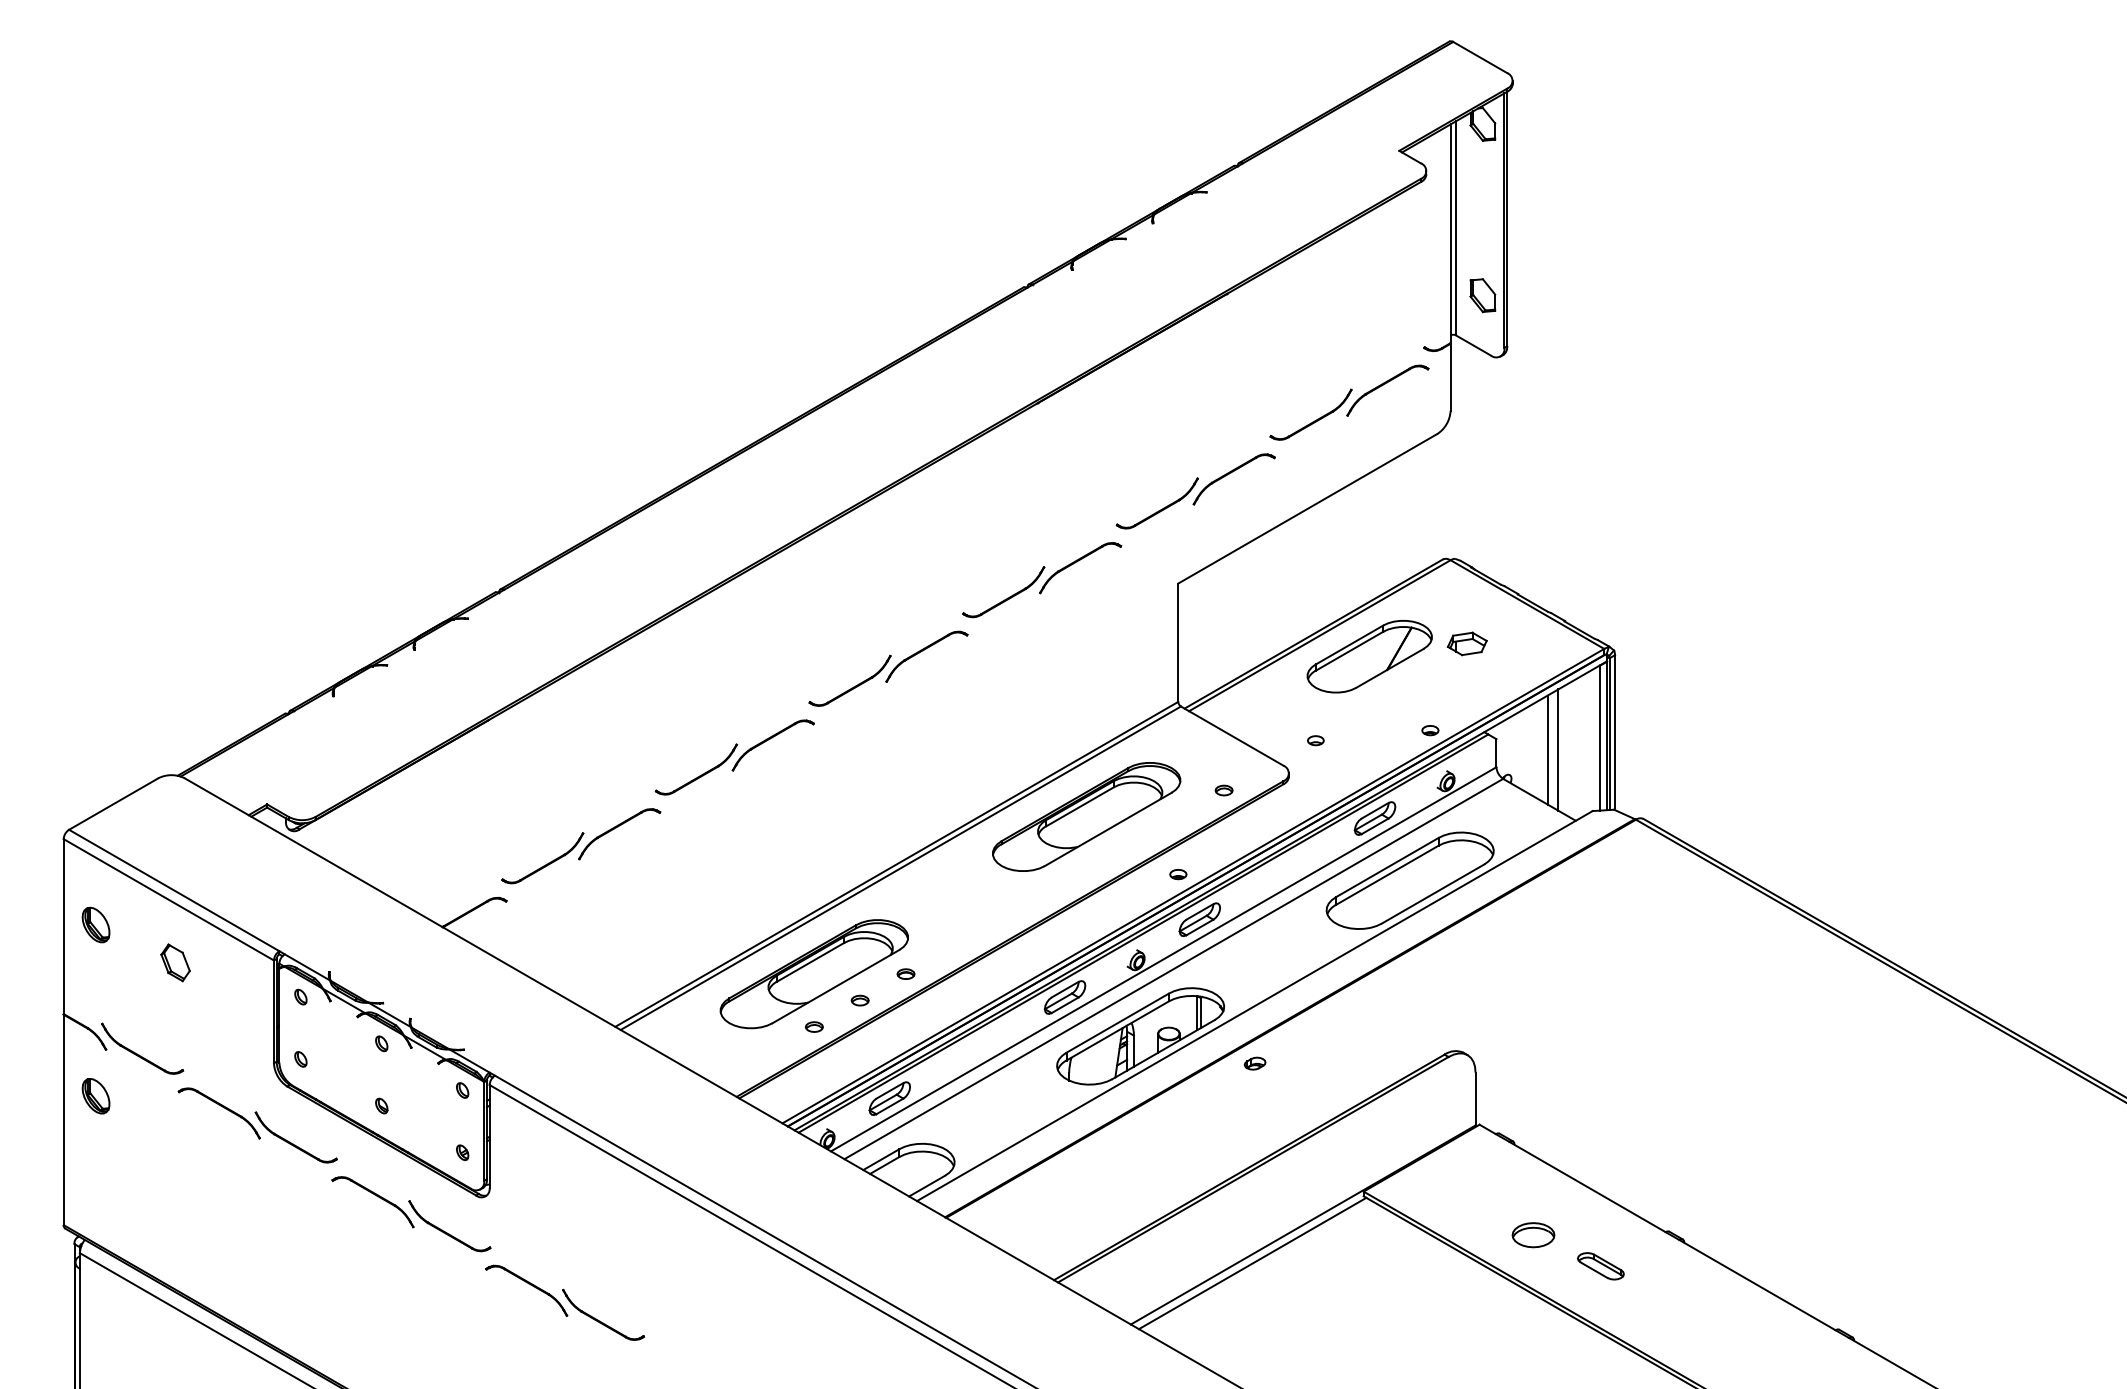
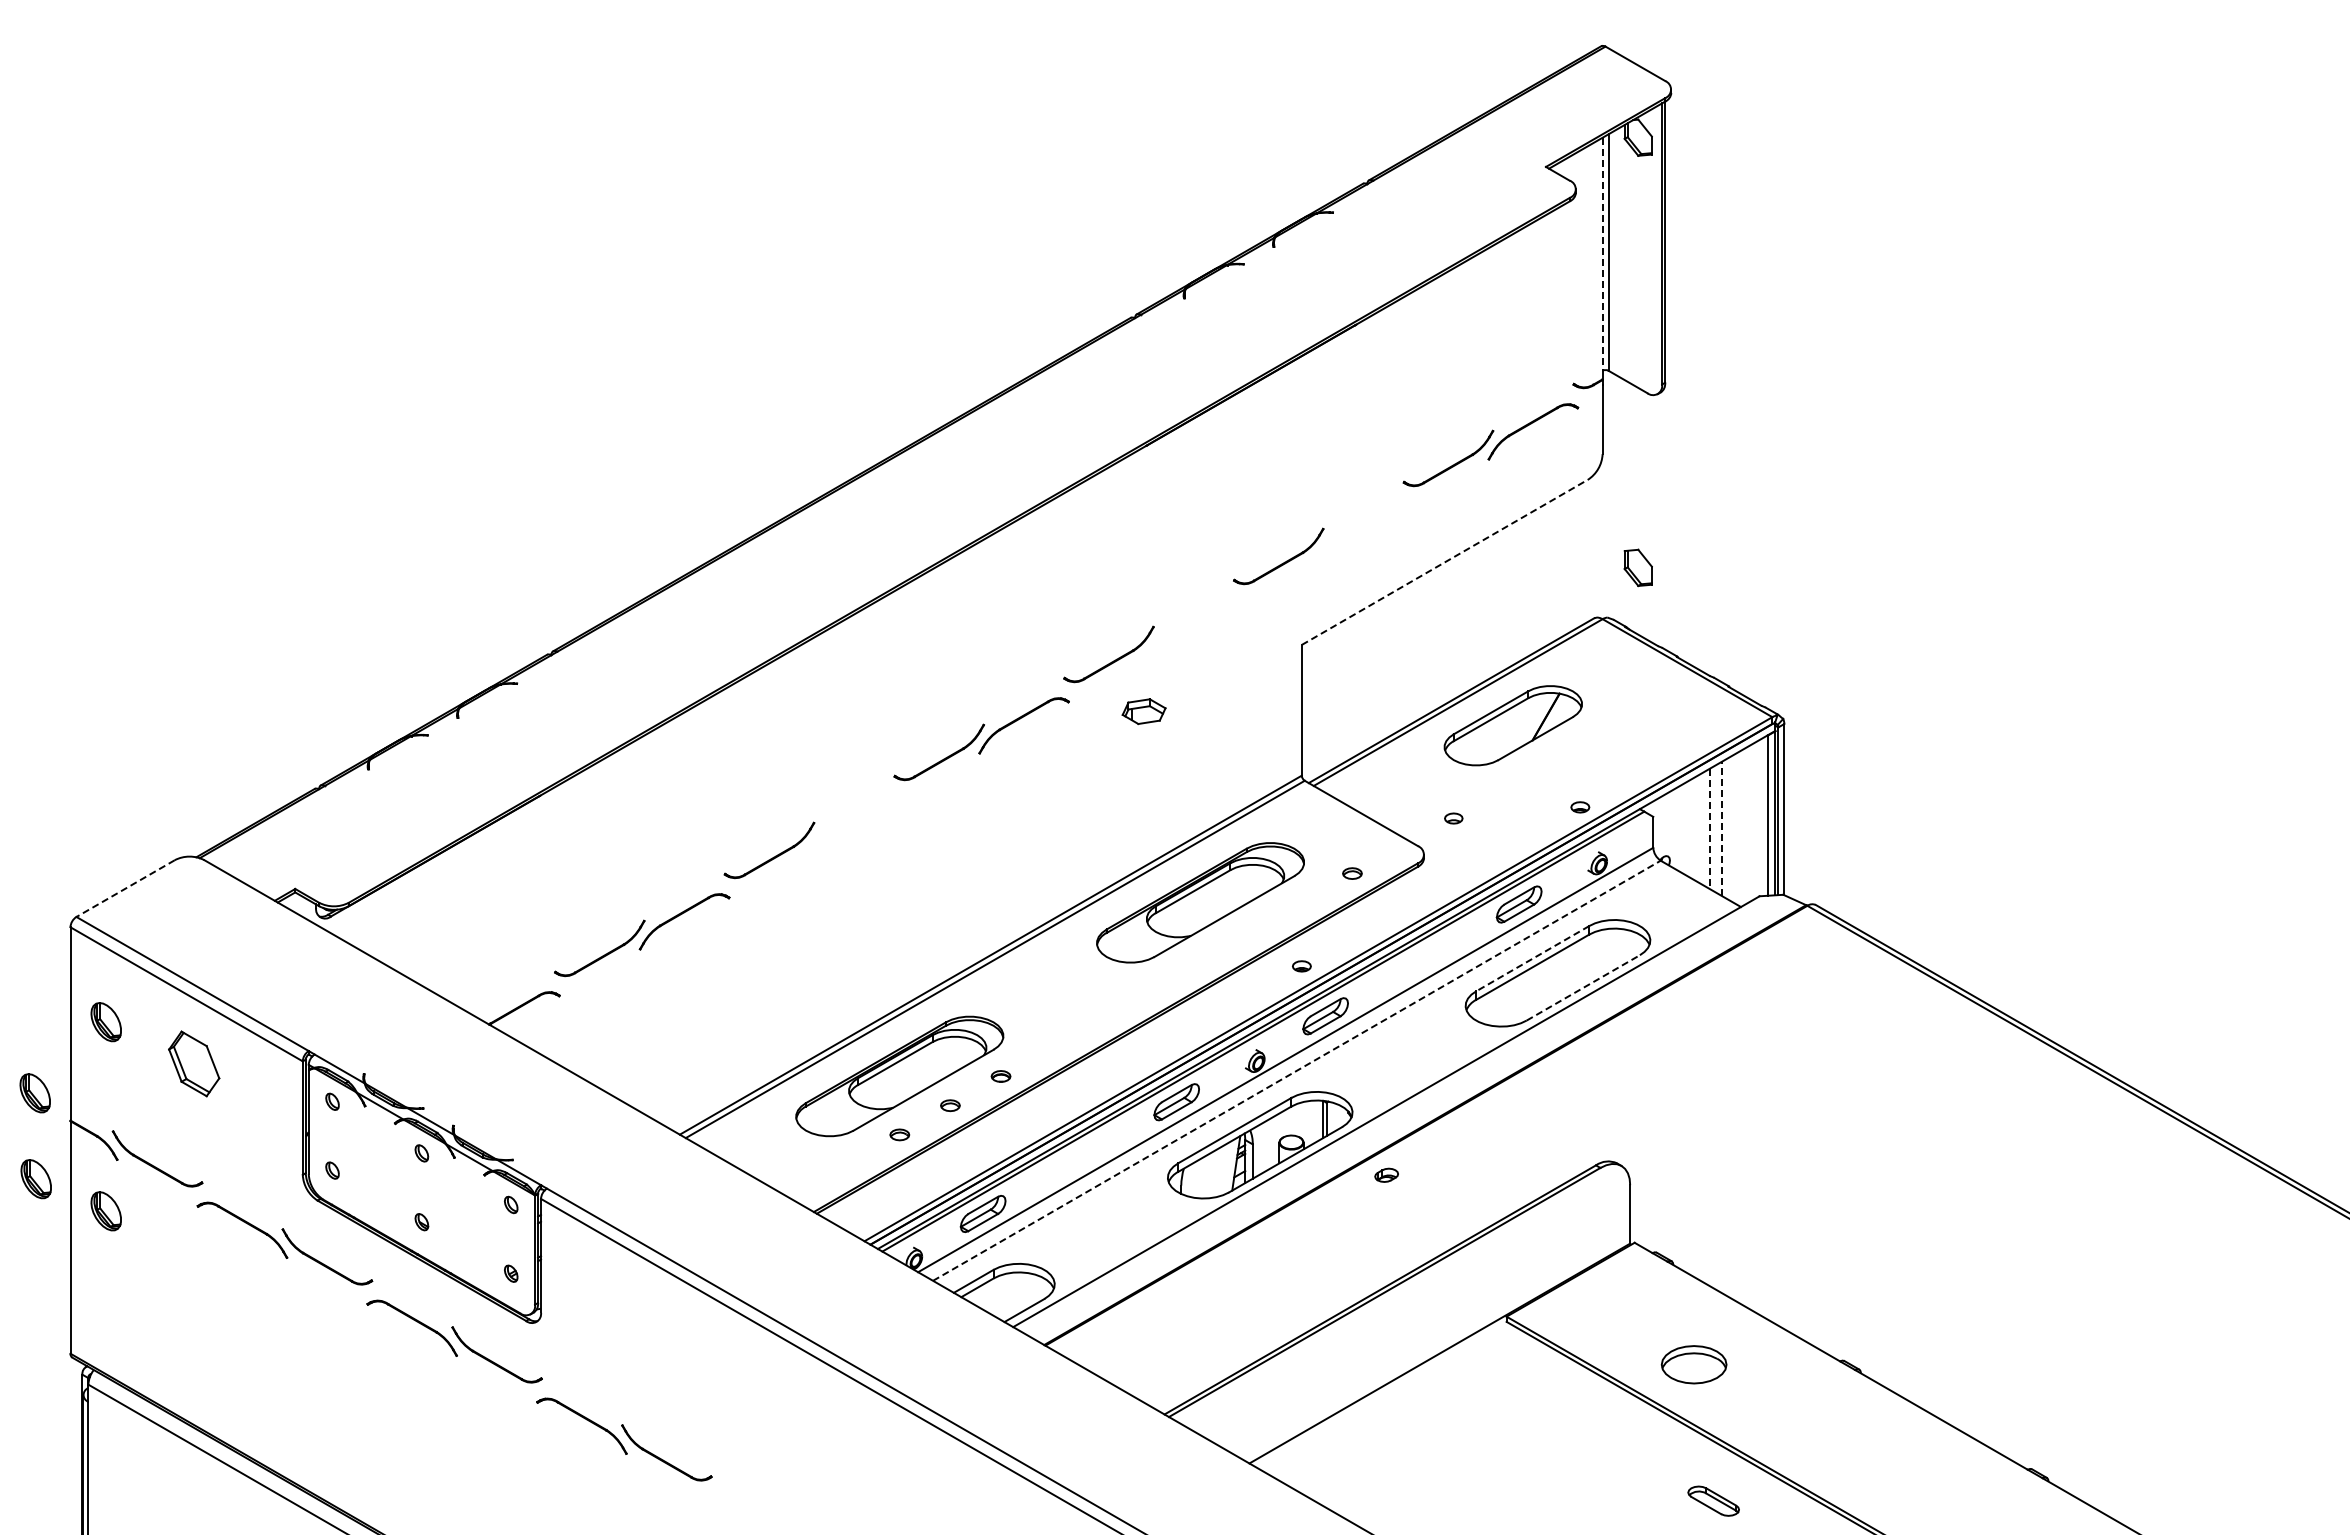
line: (1450, 230) -> (1602, 254), solid -> dashed
part: (1482, 295) -> (1637, 567), moved
part: (1229, 474) -> (1358, 524), removed
line: (1308, 508) -> (1445, 562), solid -> dashed
part: (1077, 562) -> (1190, 621), removed
part: (1466, 643) -> (1143, 711), moved
part: (769, 739) -> (850, 817), removed
line: (1558, 749) -> (1721, 828), solid -> dashed
line: (1547, 750) -> (1709, 829), solid -> dashed
line: (113, 804) -> (125, 888), solid -> dashed
line: (1387, 867) -> (1532, 958), solid -> dashed
line: (1433, 893) -> (1583, 987), solid -> dashed
part: (175, 962) -> (193, 1063), size x1.6
line: (1174, 968) -> (1297, 1070), solid -> dashed
part: (31, 989) -> (34, 1093), added
part: (32, 1067) -> (35, 1179), added
part: (1533, 1234) -> (1694, 1364), size x1.4
line: (1252, 1262) -> (1383, 1395), removed
part: (1600, 1265) -> (1713, 1500), moved

